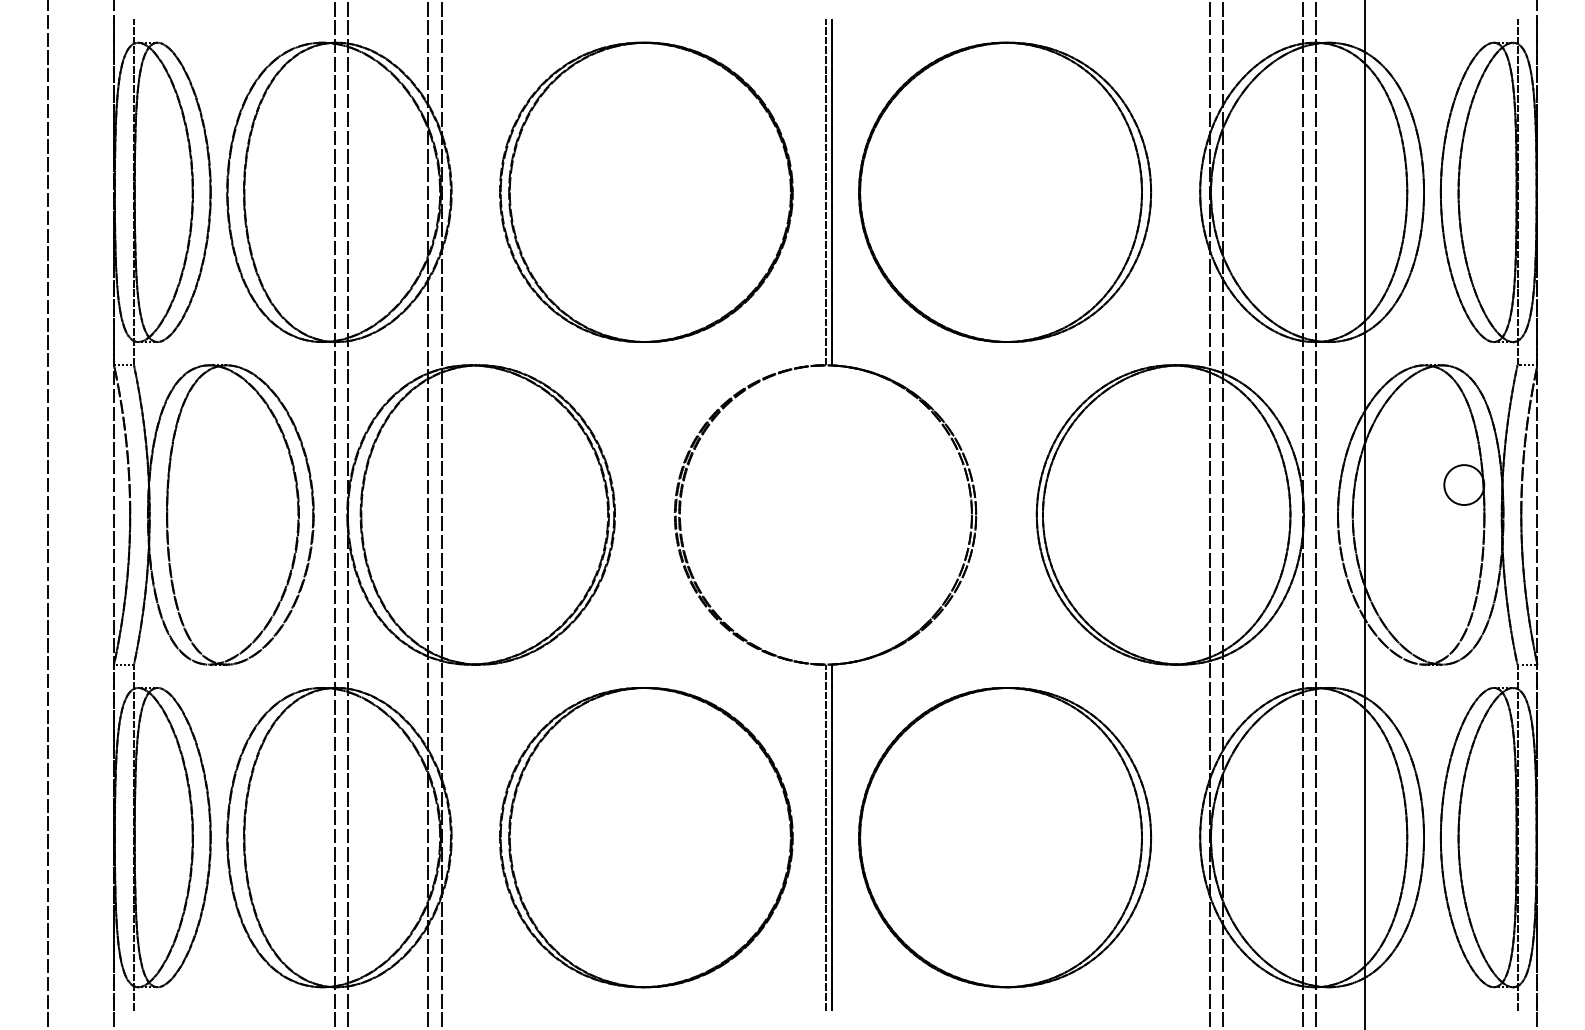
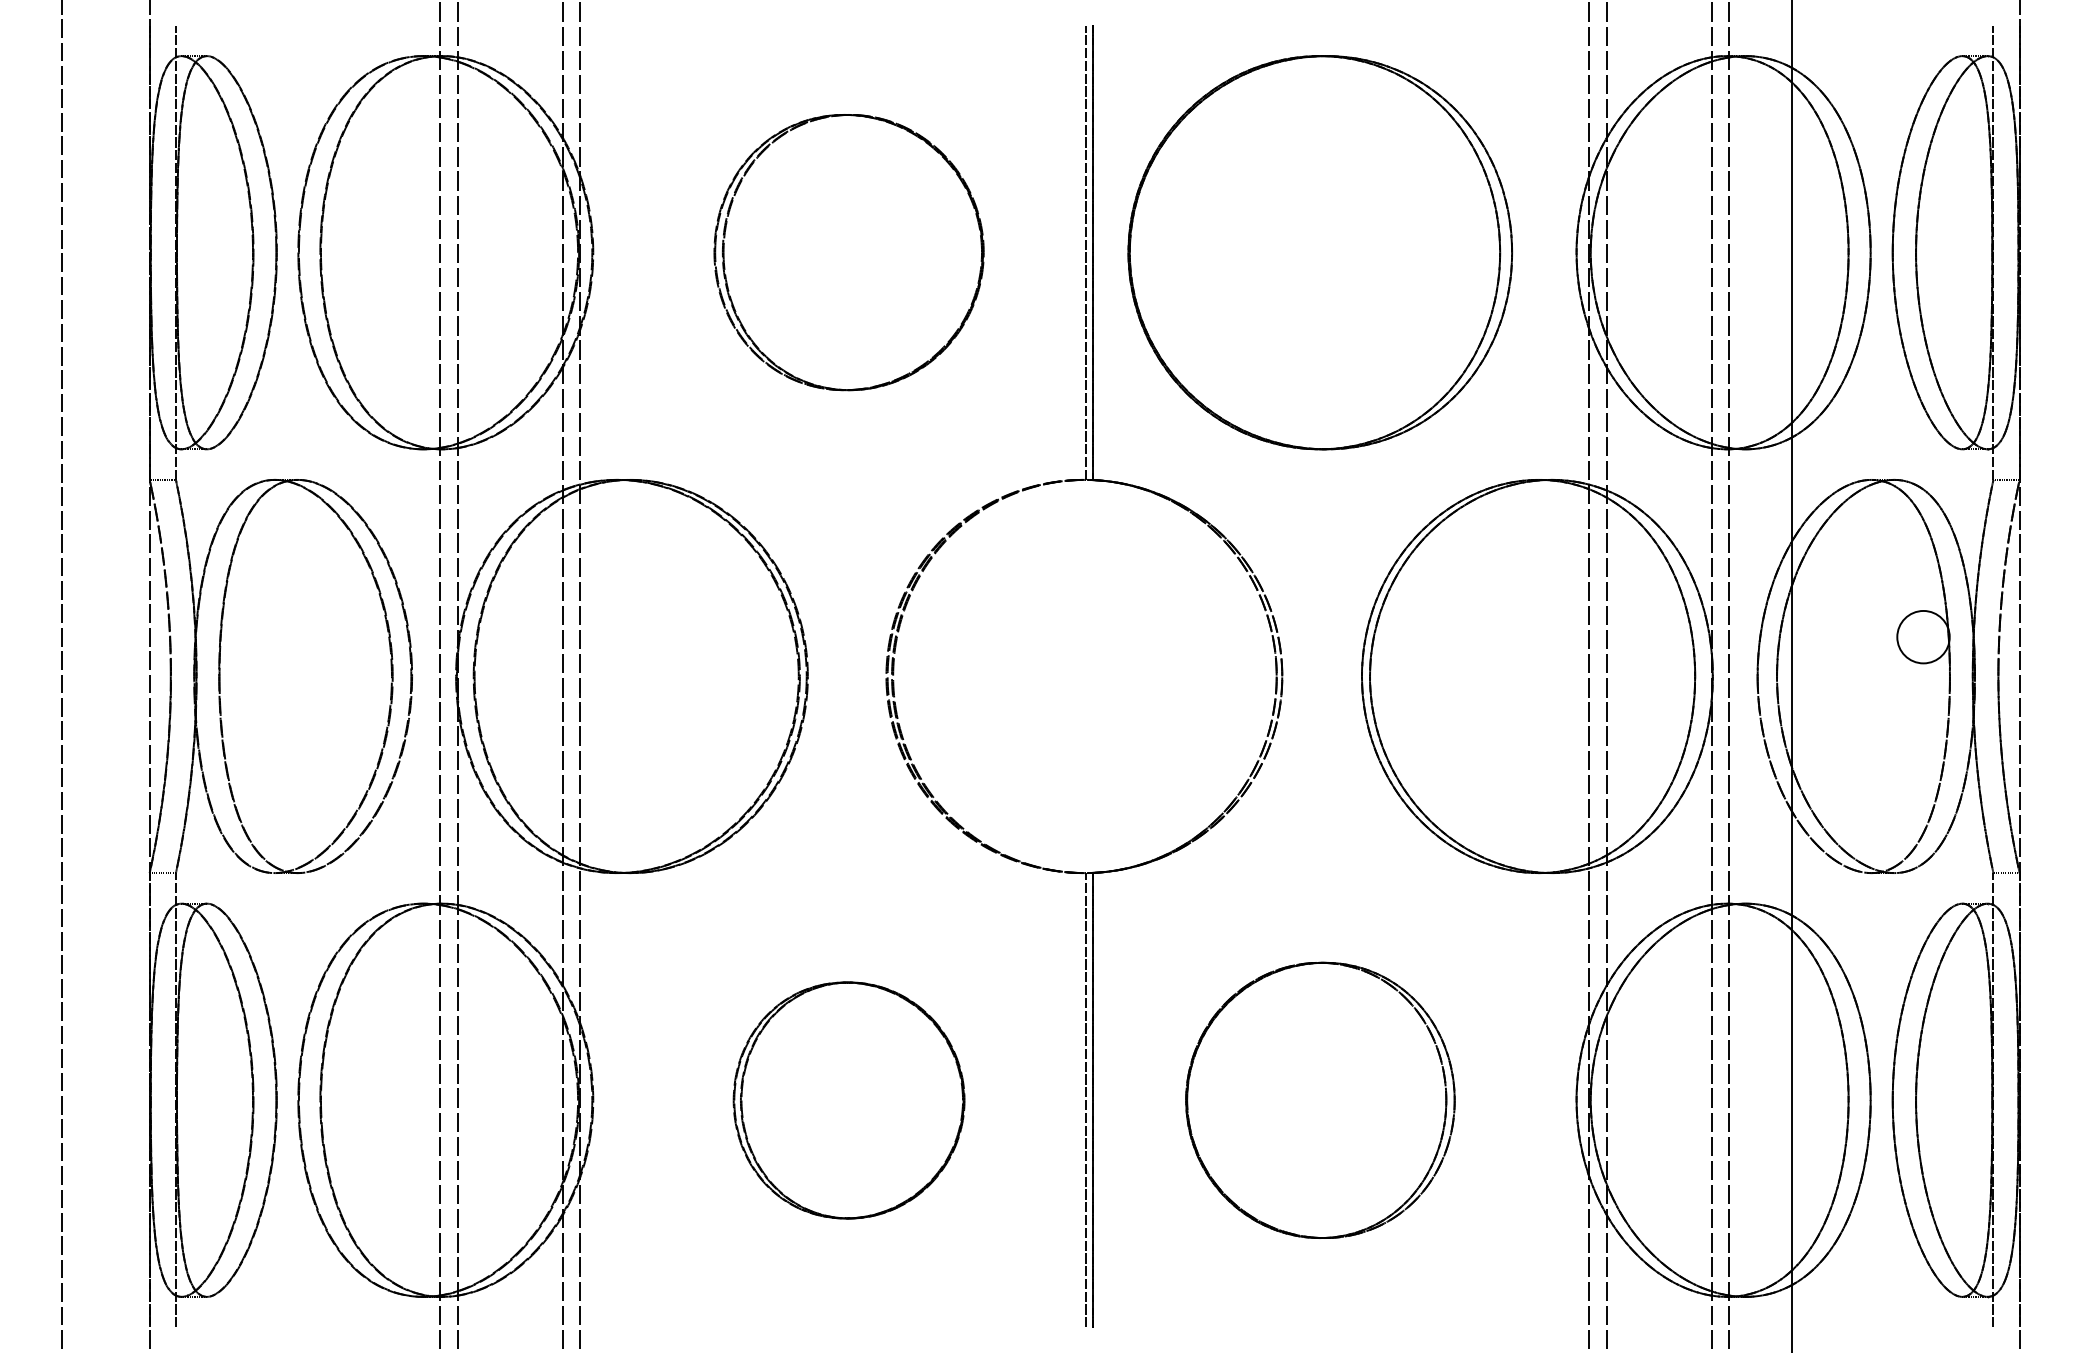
part: (646, 191) -> (849, 251), size x0.7
part: (646, 837) -> (849, 1100), size x0.6
part: (1005, 837) -> (1320, 1100), size x0.7

